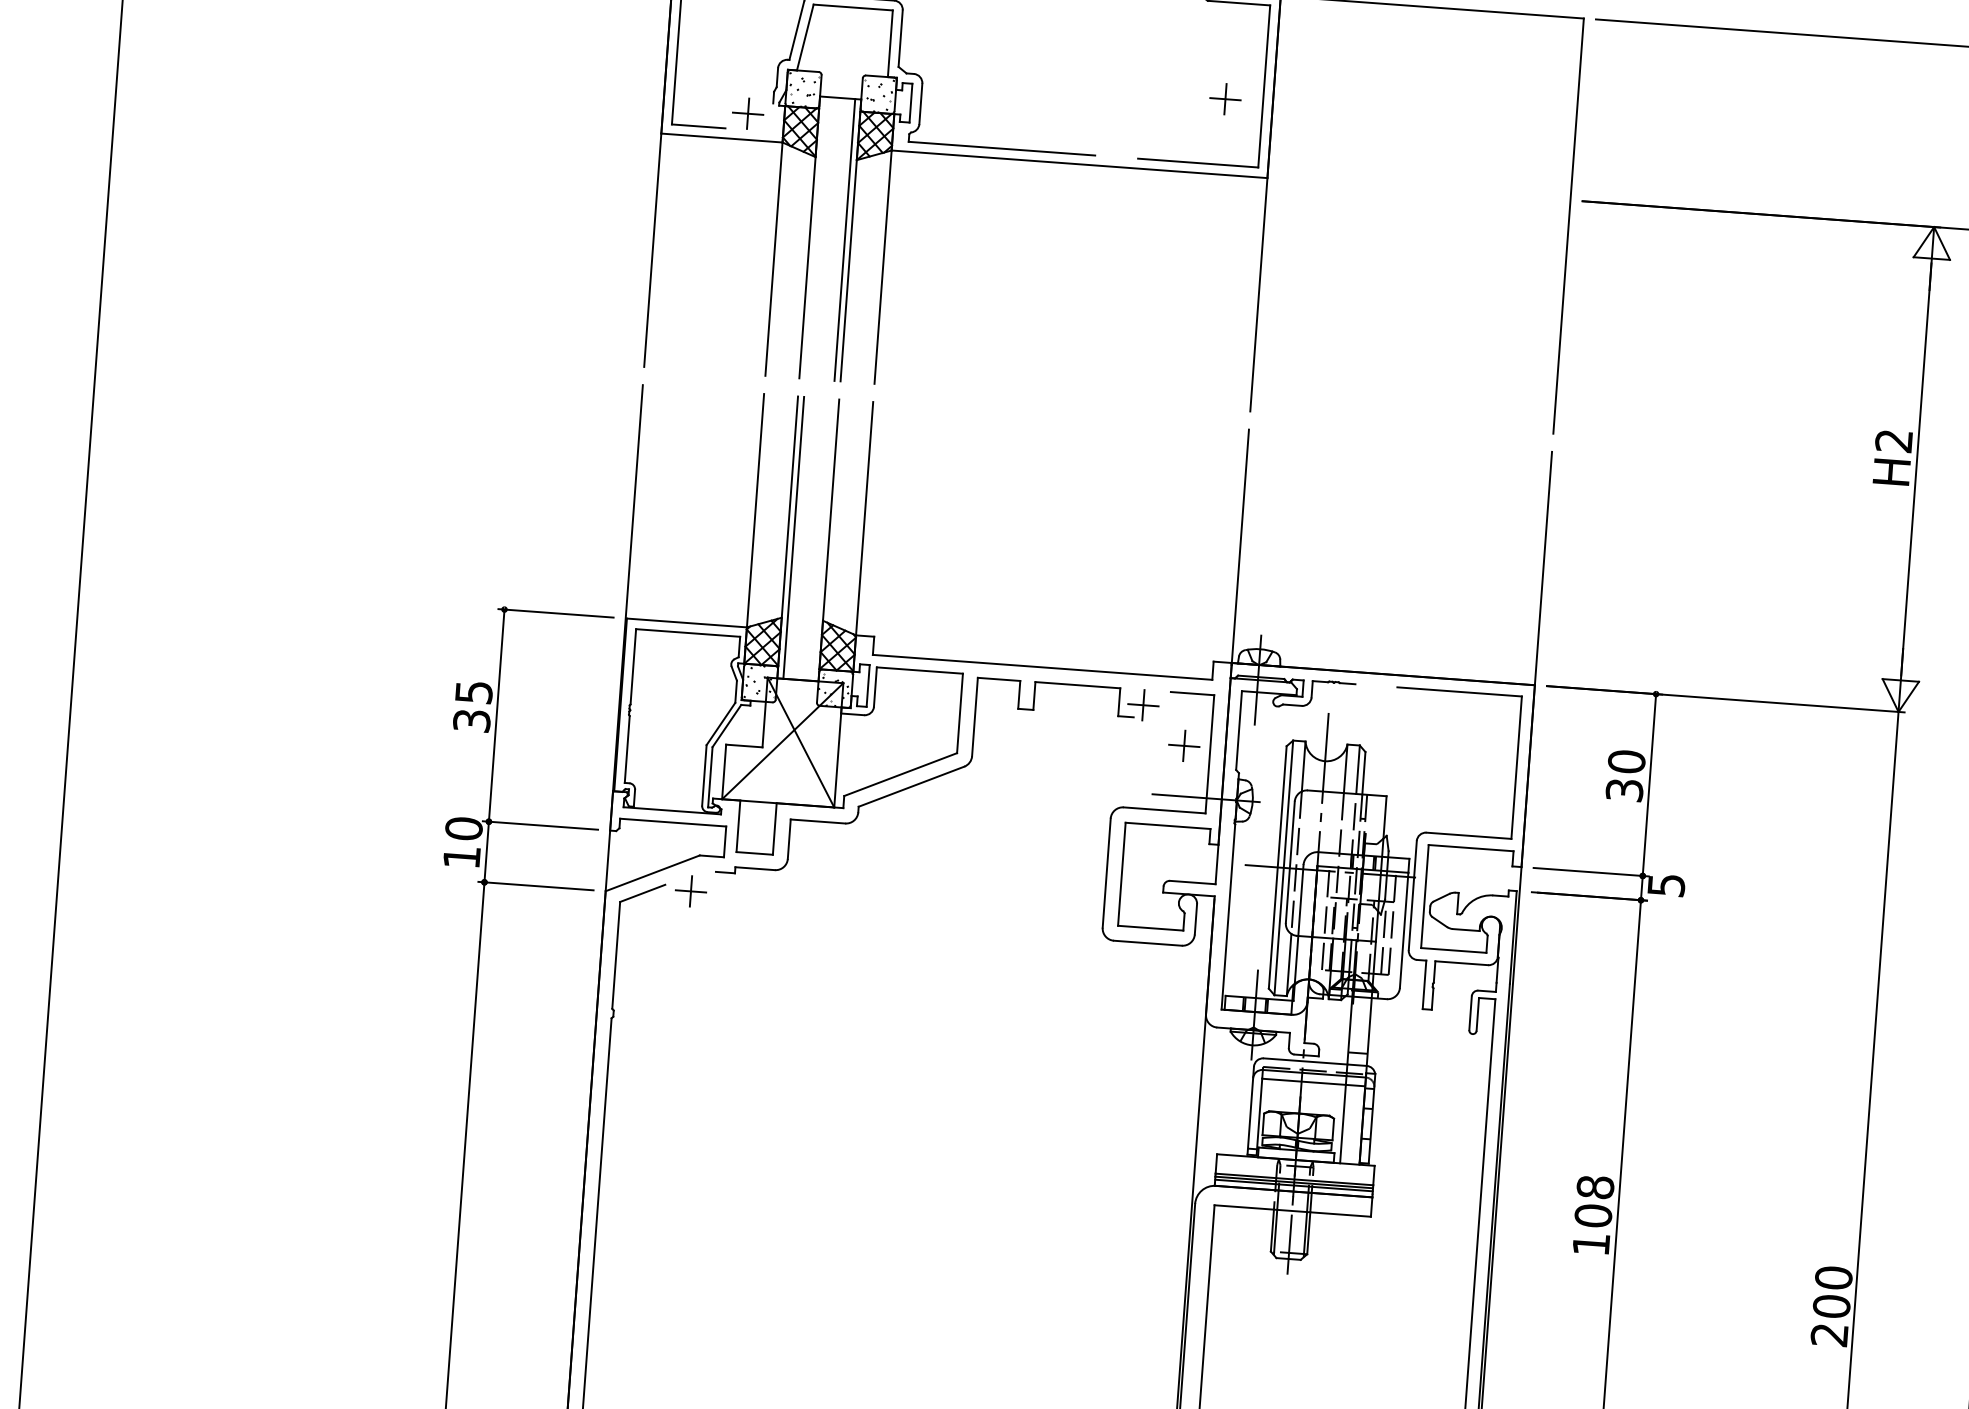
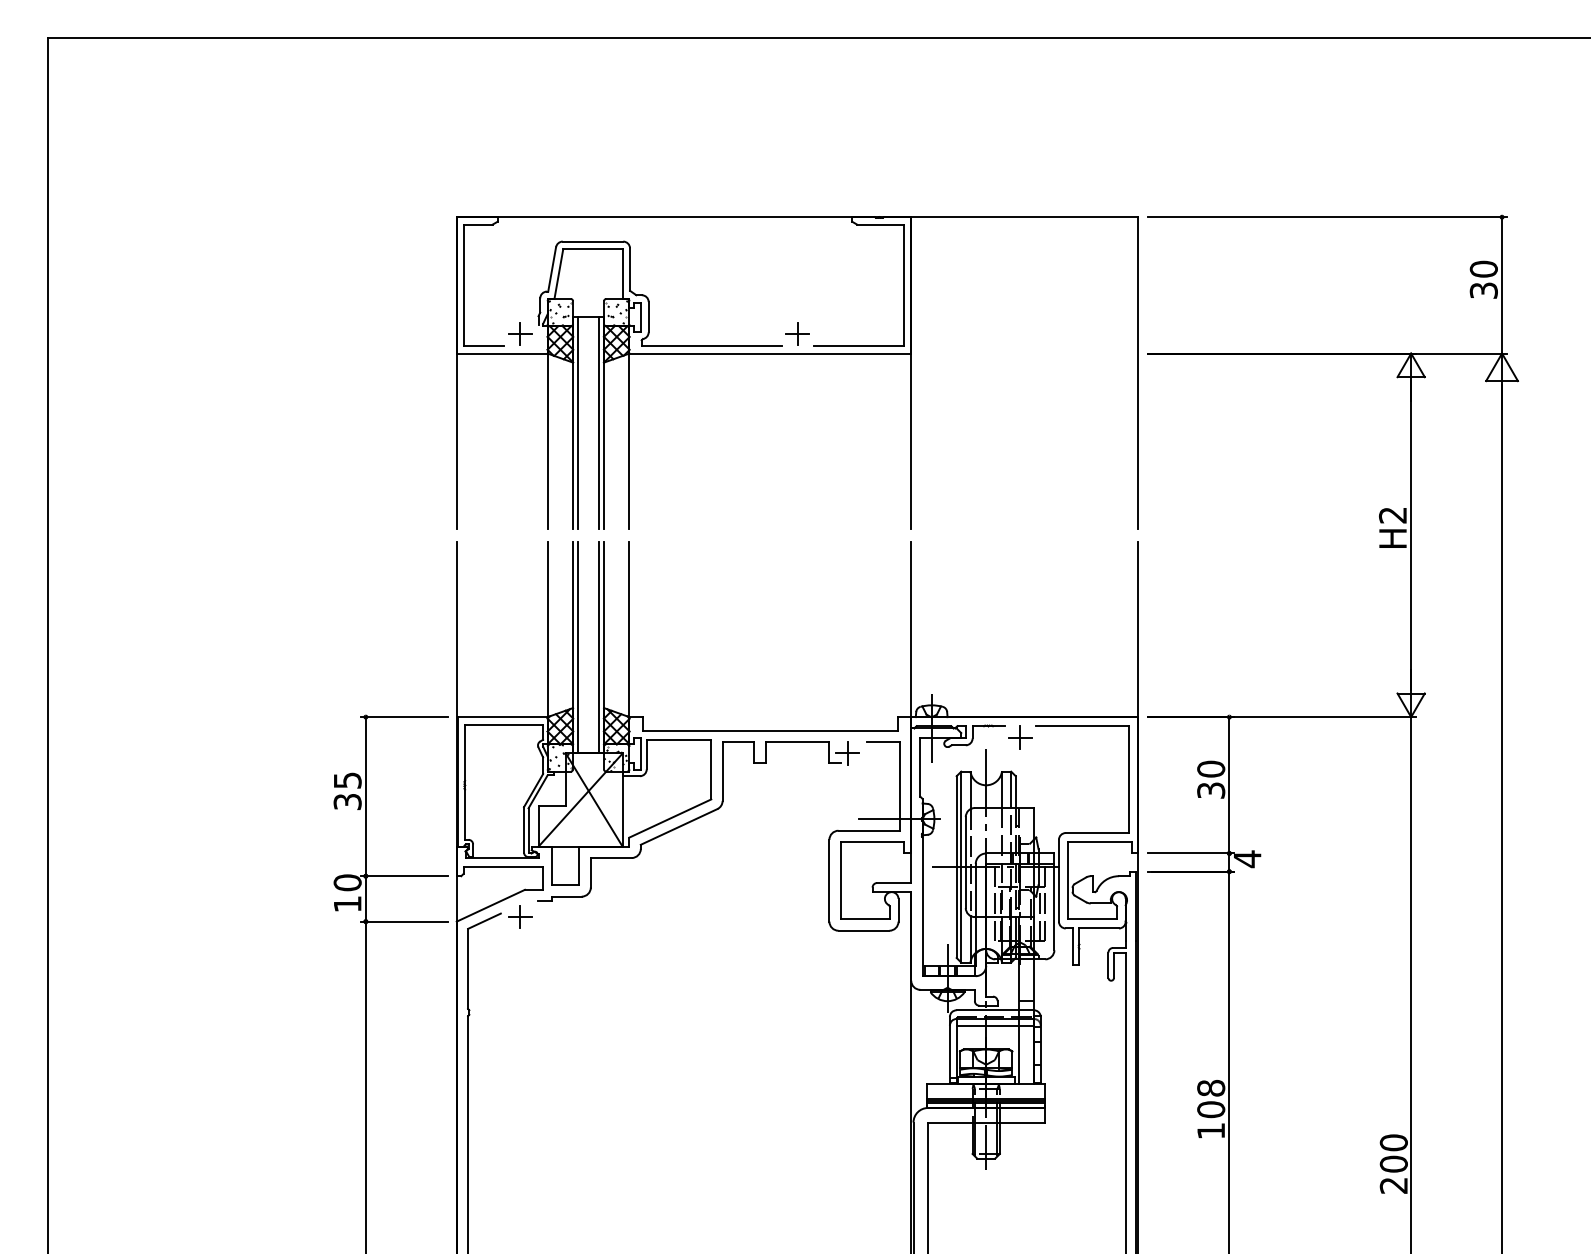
part: (1225, 98) -> (797, 333), moved
line: (815, 237) -> (577, 422), added
line: (822, 539) -> (599, 647), added
part: (1184, 745) -> (1020, 737), moved
text: (1666, 885) -> (1247, 859), 5 -> 4

